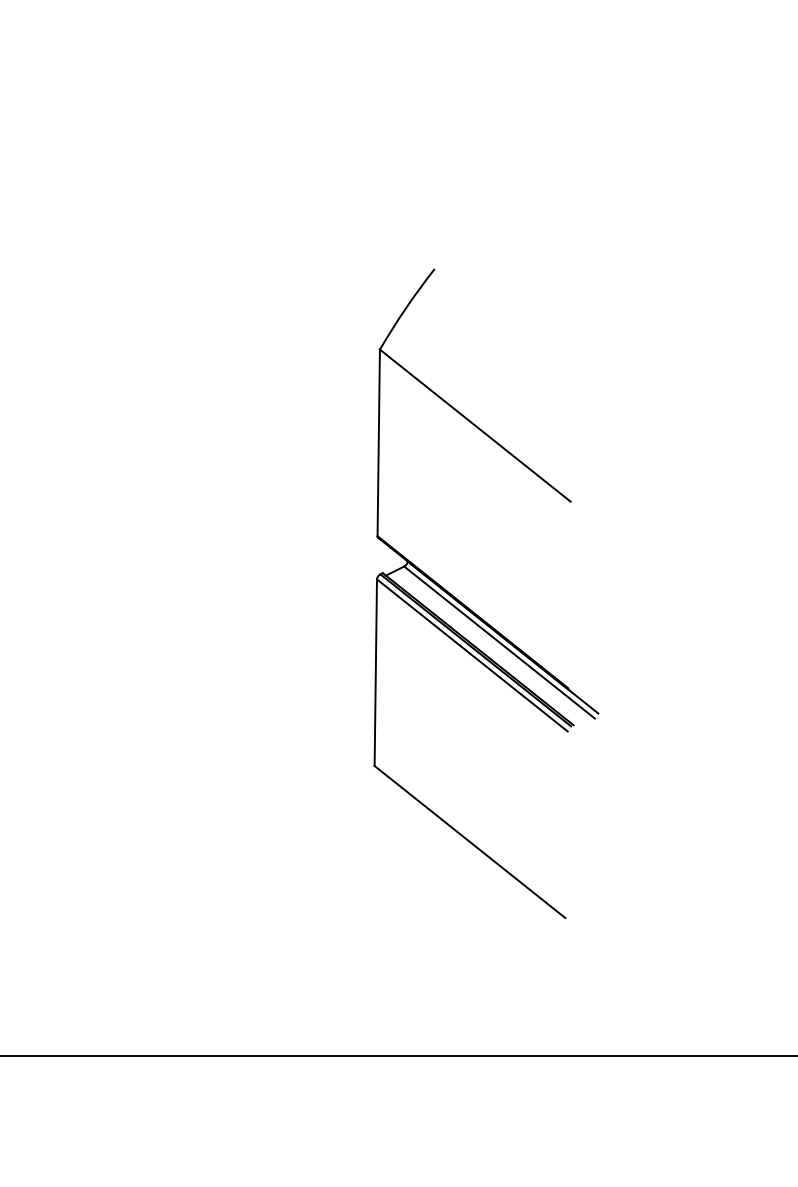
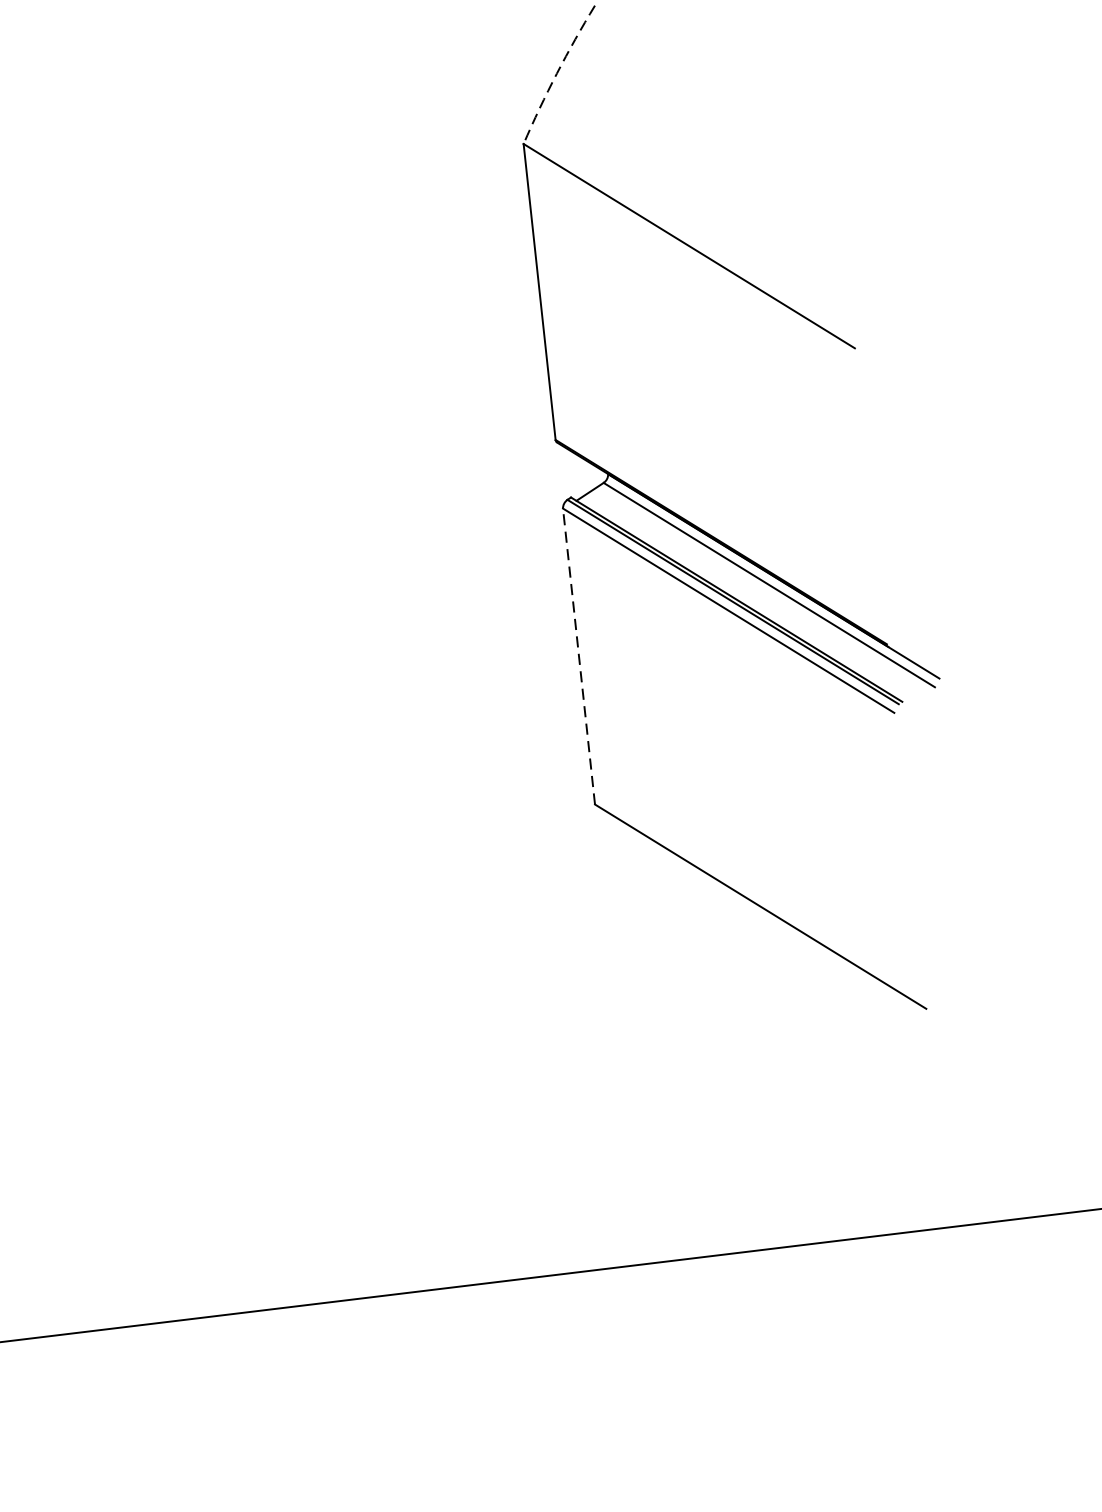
arc: (405, 308) -> (556, 73), solid -> dashed
line: (375, 672) -> (578, 656), solid -> dashed

